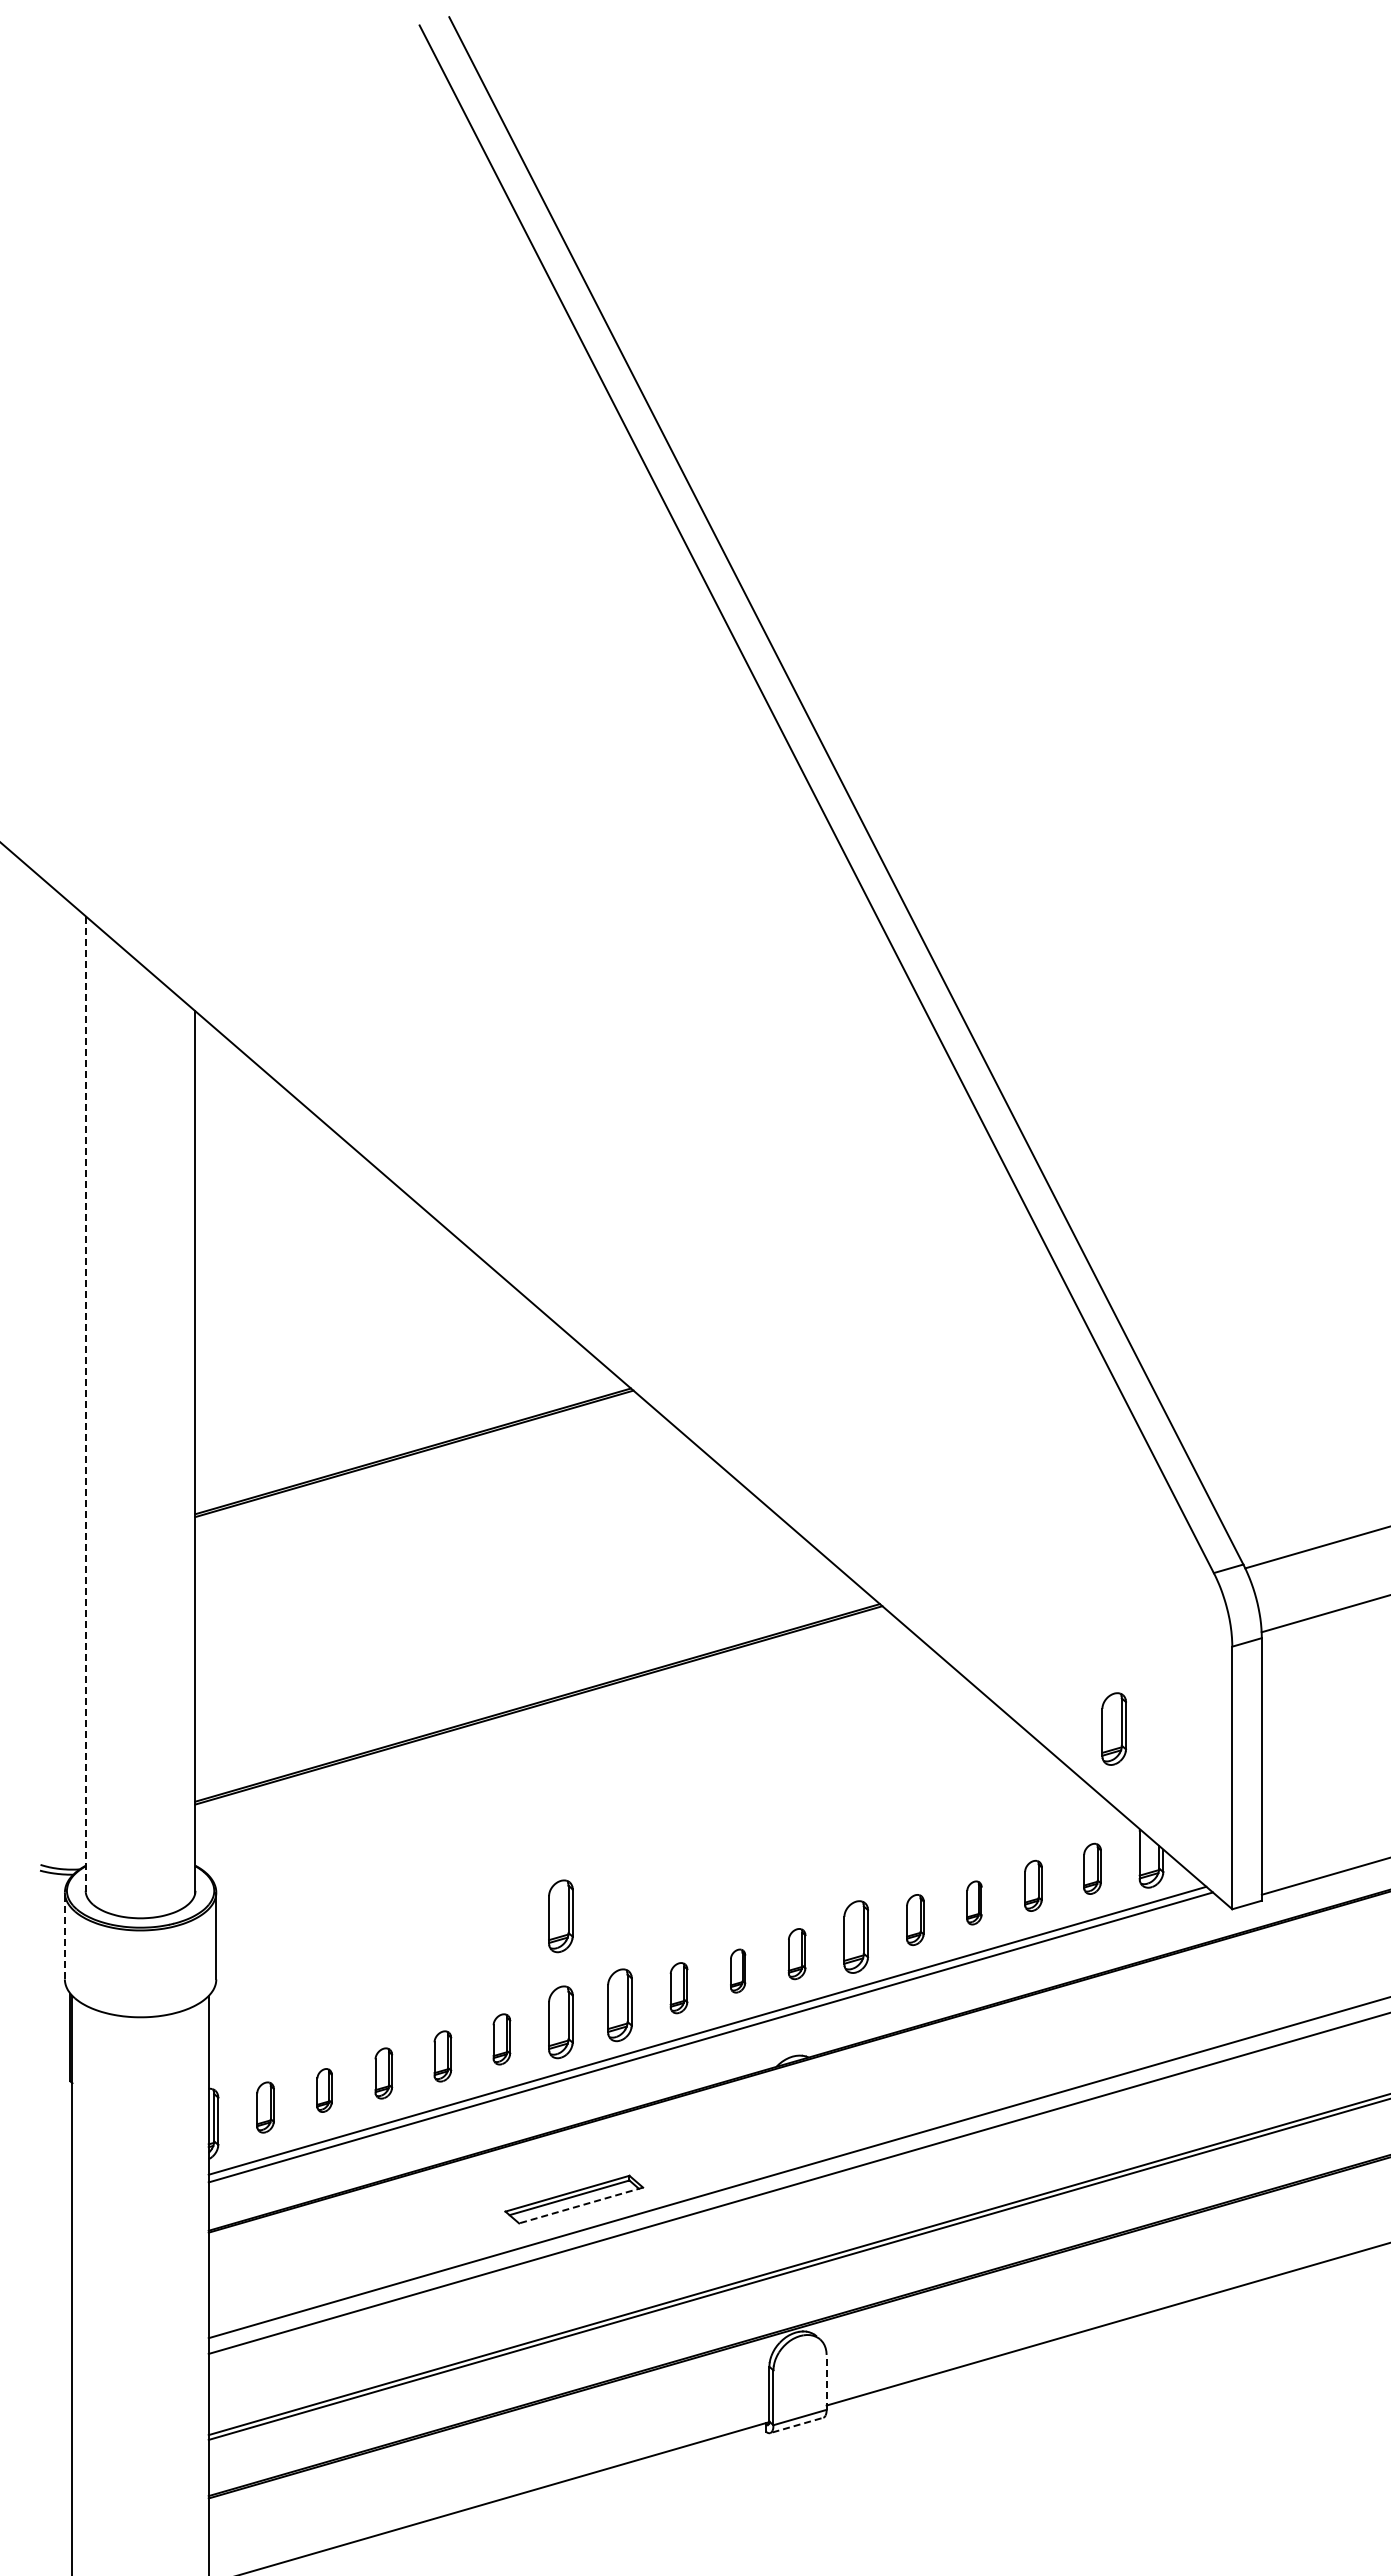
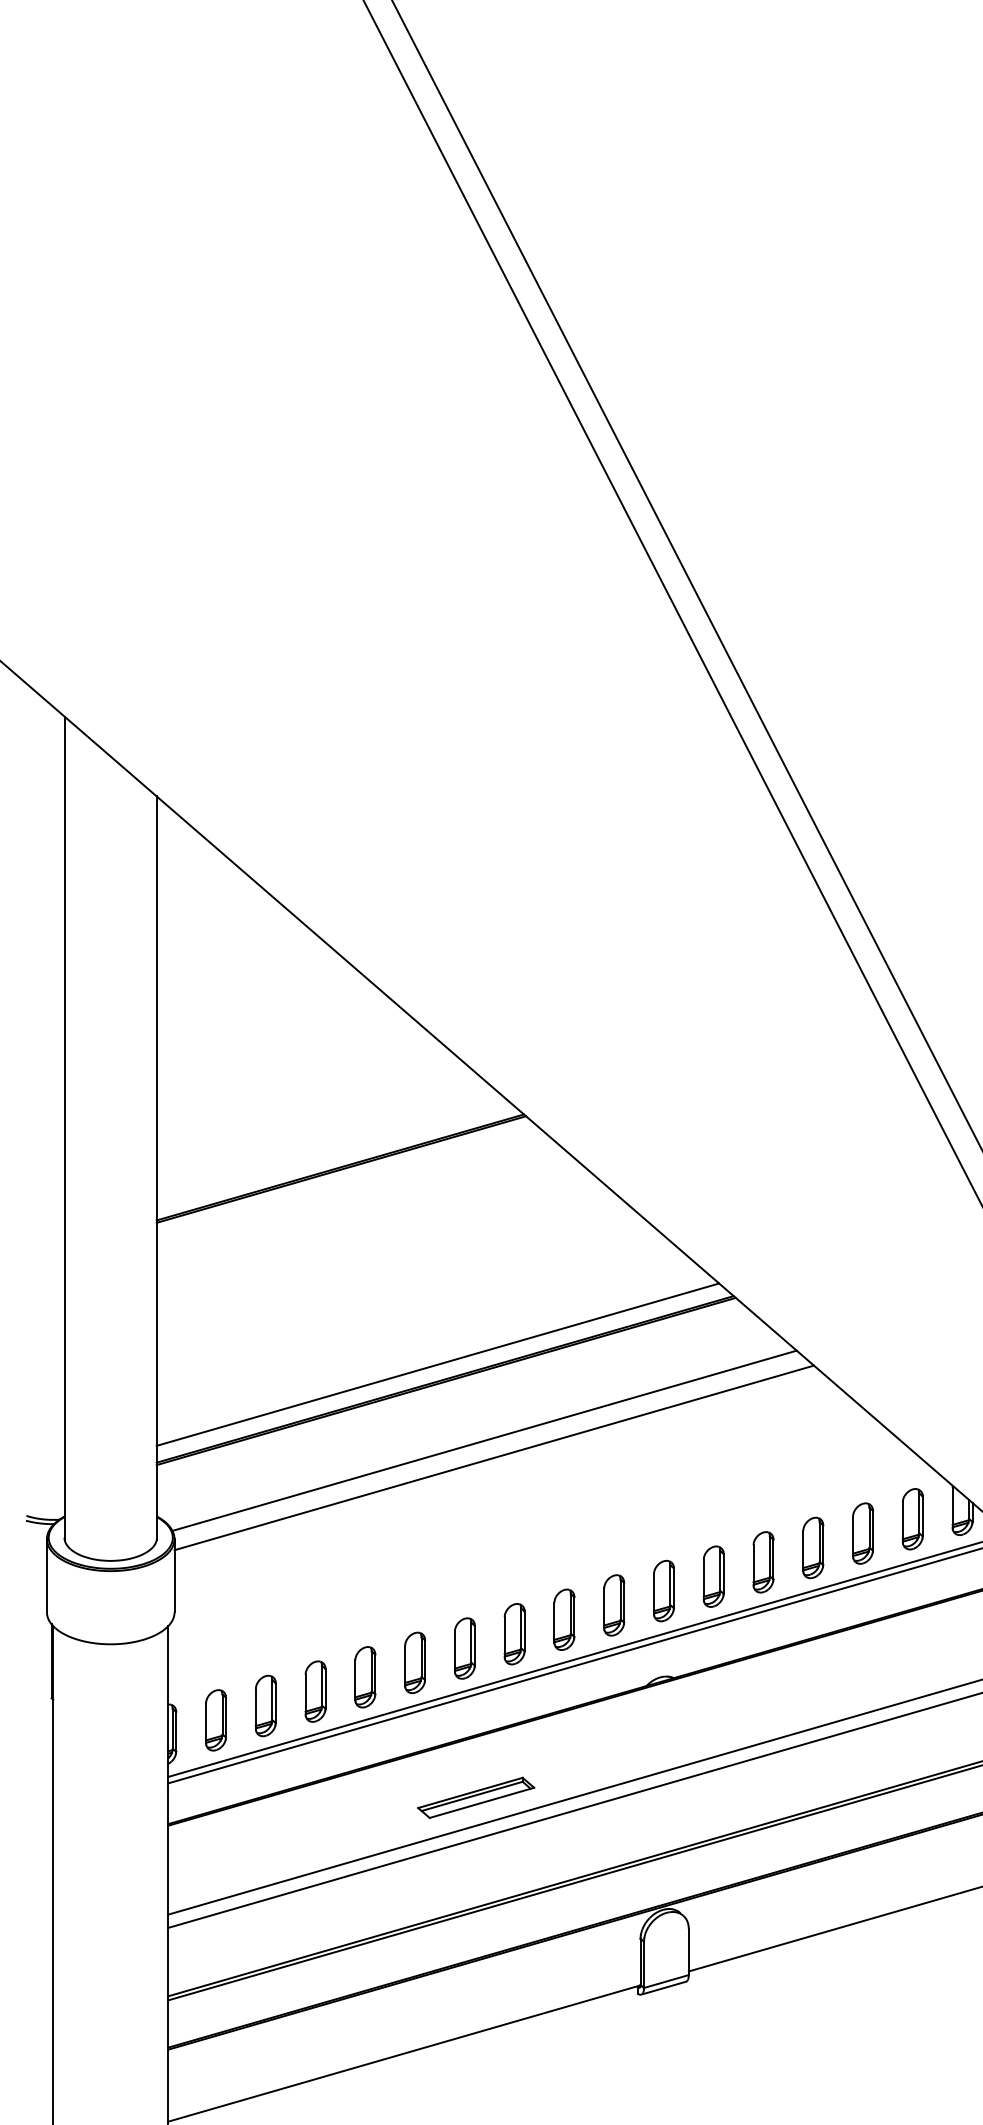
line: (86, 1405) -> (65, 1128), dashed -> solid
line: (528, 1685) -> (437, 1364), added
part: (1114, 1728) -> (931, 1400), removed
line: (583, 1775) -> (483, 1440), added
line: (595, 1795) -> (494, 1457), added
part: (1092, 1868) -> (912, 1518), size x1.43
part: (1033, 1885) -> (863, 1533), size x1.43
part: (974, 1902) -> (813, 1547), size x1.67
part: (560, 1916) -> (464, 1559), removed
part: (915, 1919) -> (763, 1561), size x1.43
line: (64, 1935) -> (46, 1575), dashed -> solid
part: (796, 1953) -> (663, 1590), size x1.43
part: (737, 1970) -> (613, 1604), size x1.67
part: (678, 1987) -> (563, 1619), size x1.43
part: (501, 2039) -> (414, 1663), size x1.43
part: (442, 2056) -> (365, 1677), size x1.43
part: (383, 2073) -> (315, 1691), size x1.43
part: (324, 2090) -> (265, 1705), size x1.67
part: (265, 2107) -> (215, 1720), size x1.43
line: (581, 2205) -> (482, 1802), dashed -> solid
line: (826, 2381) -> (688, 1951), dashed -> solid
line: (798, 2424) -> (665, 1987), dashed -> solid

